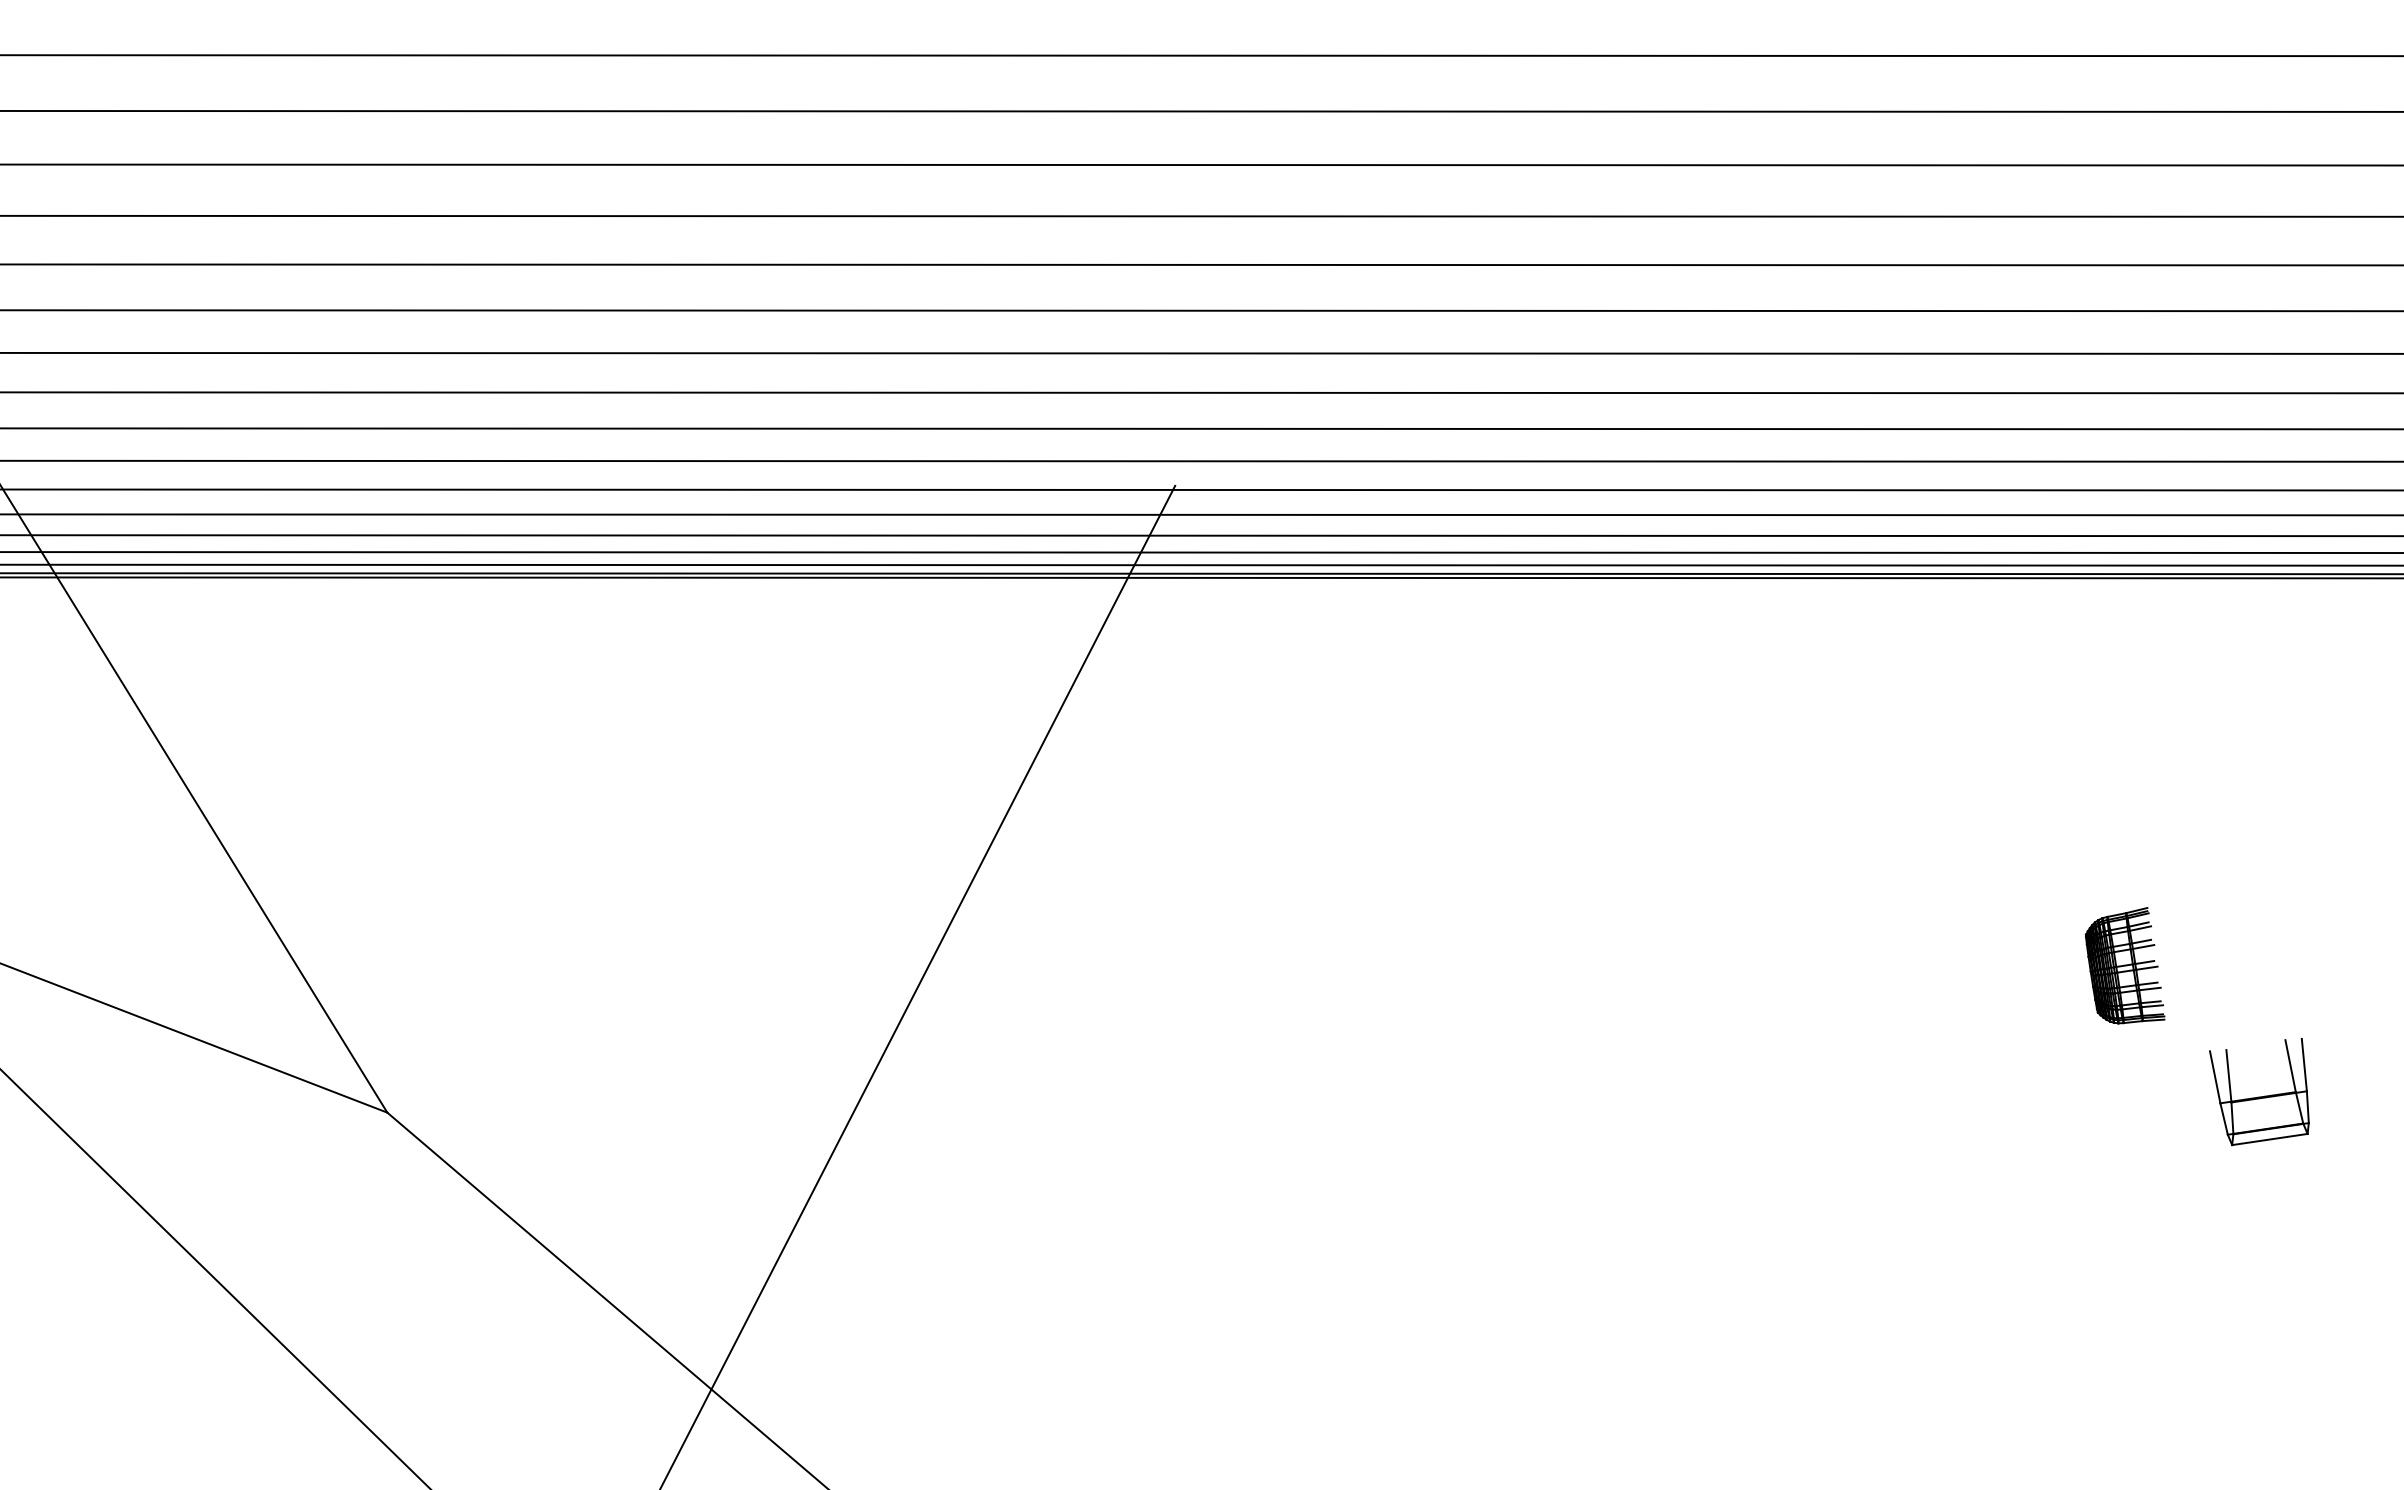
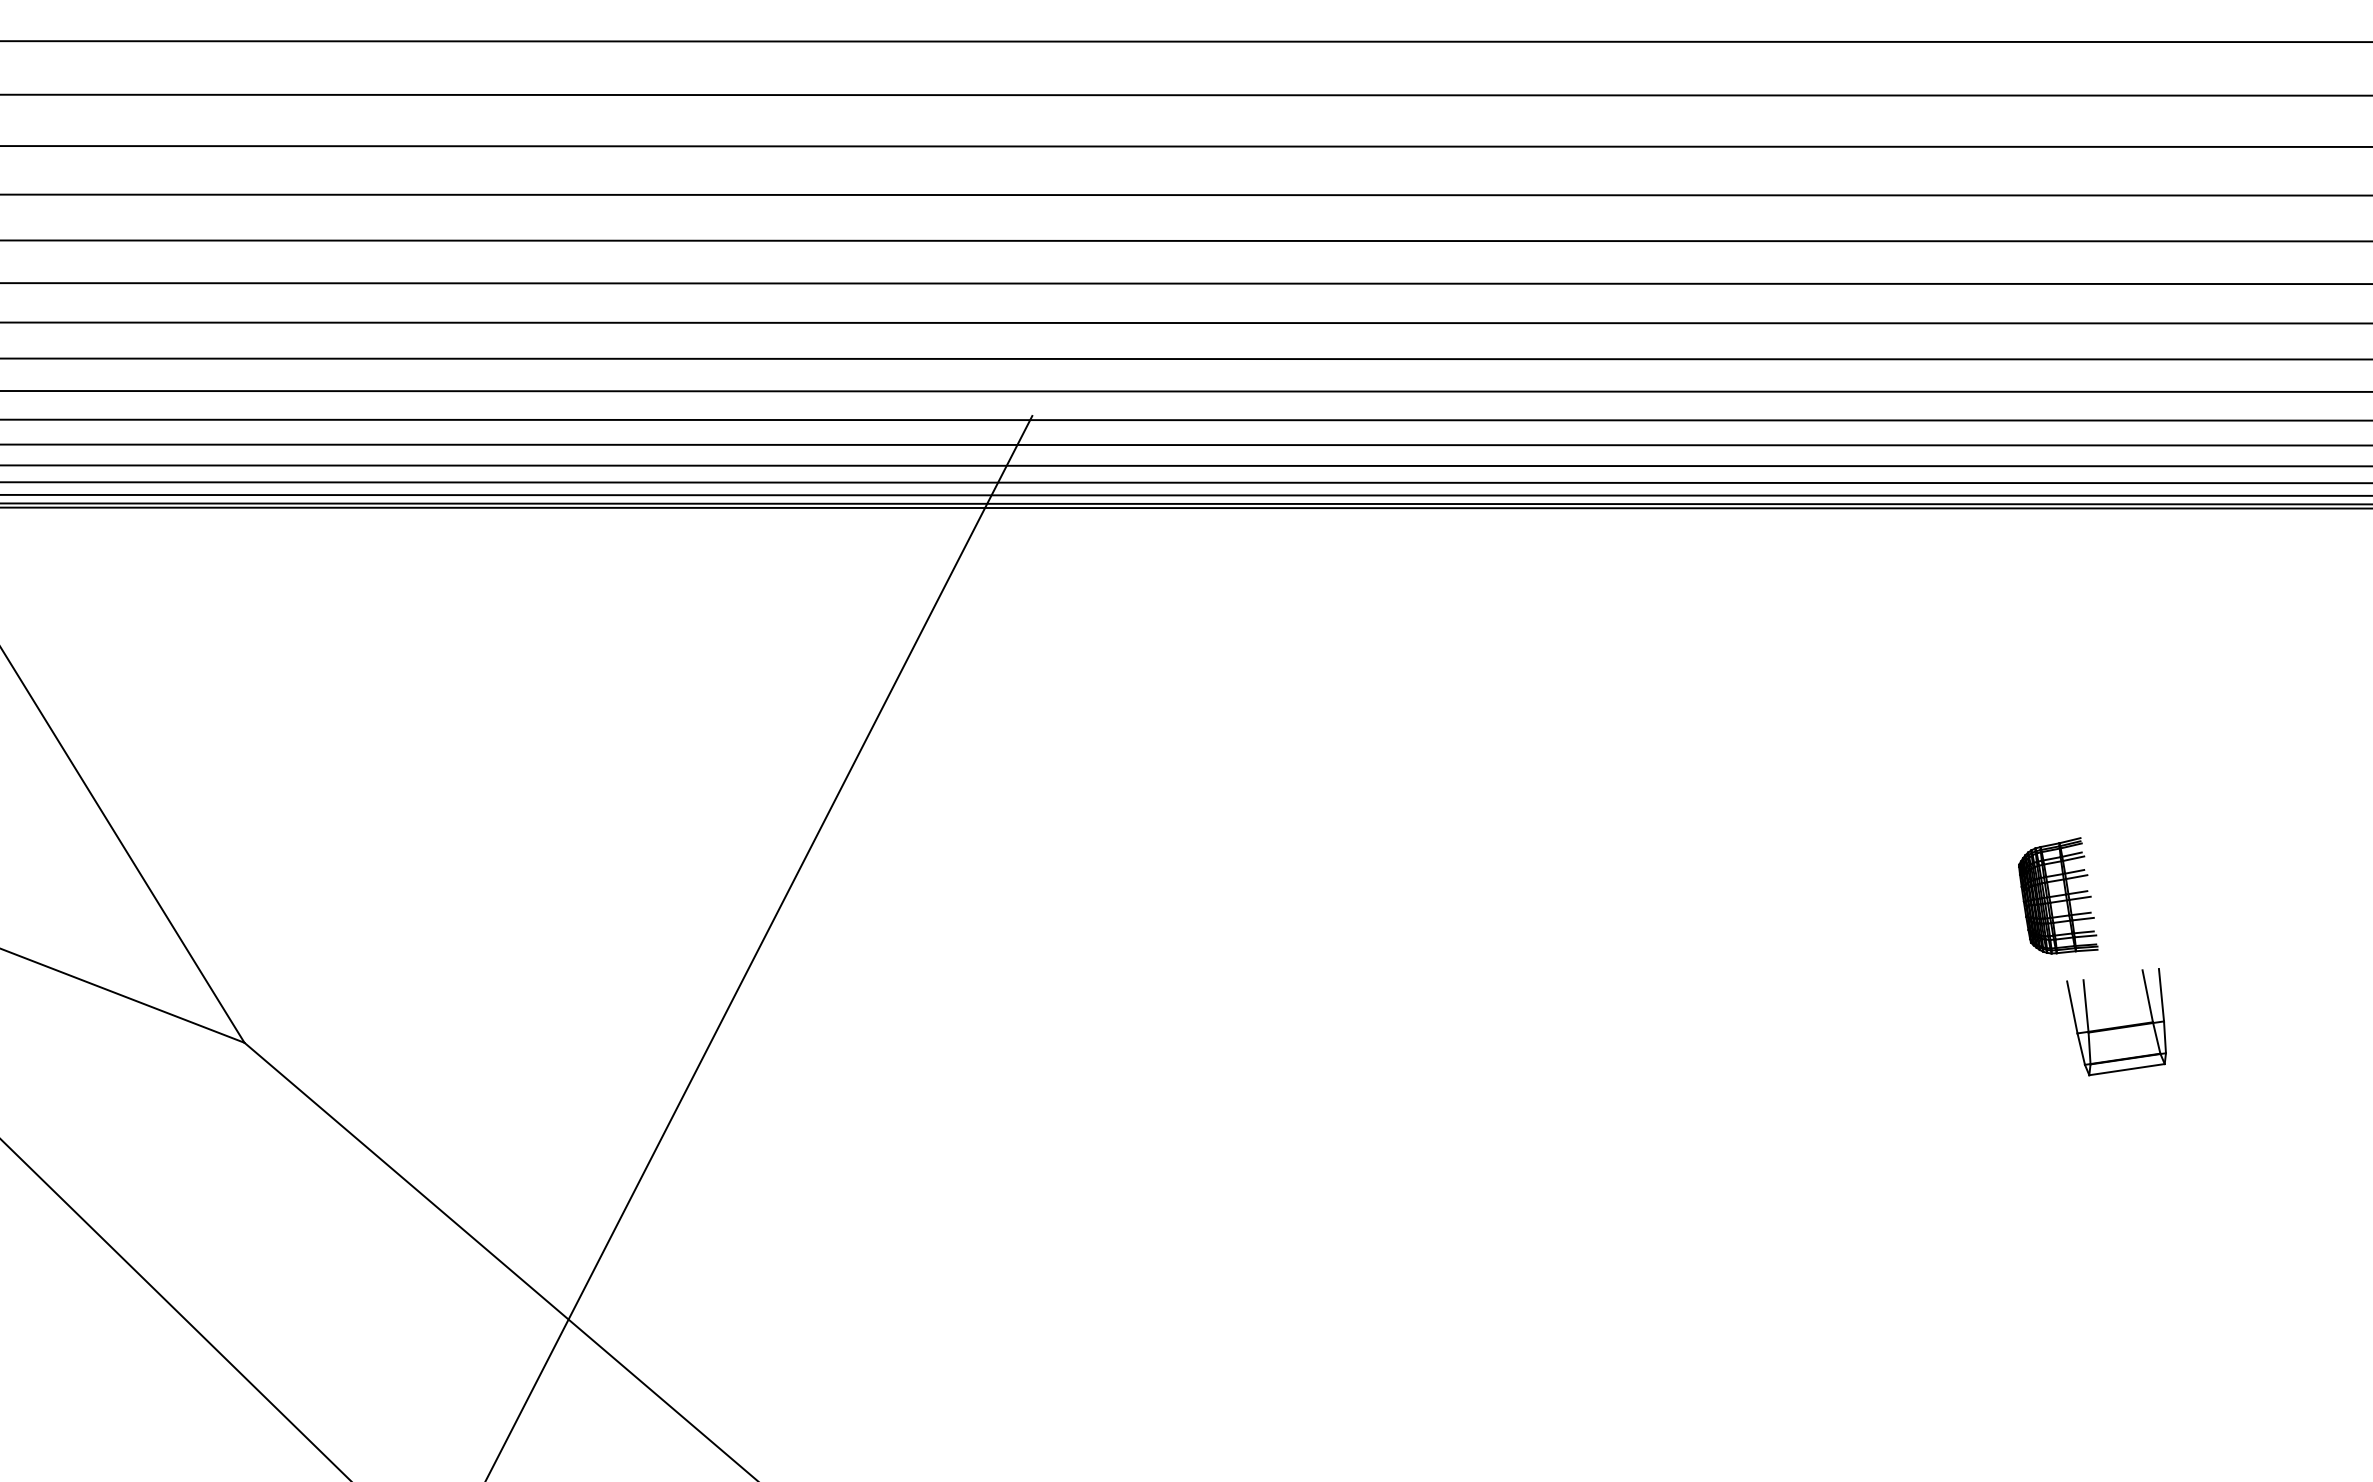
part: (2125, 965) -> (2058, 895), moved

